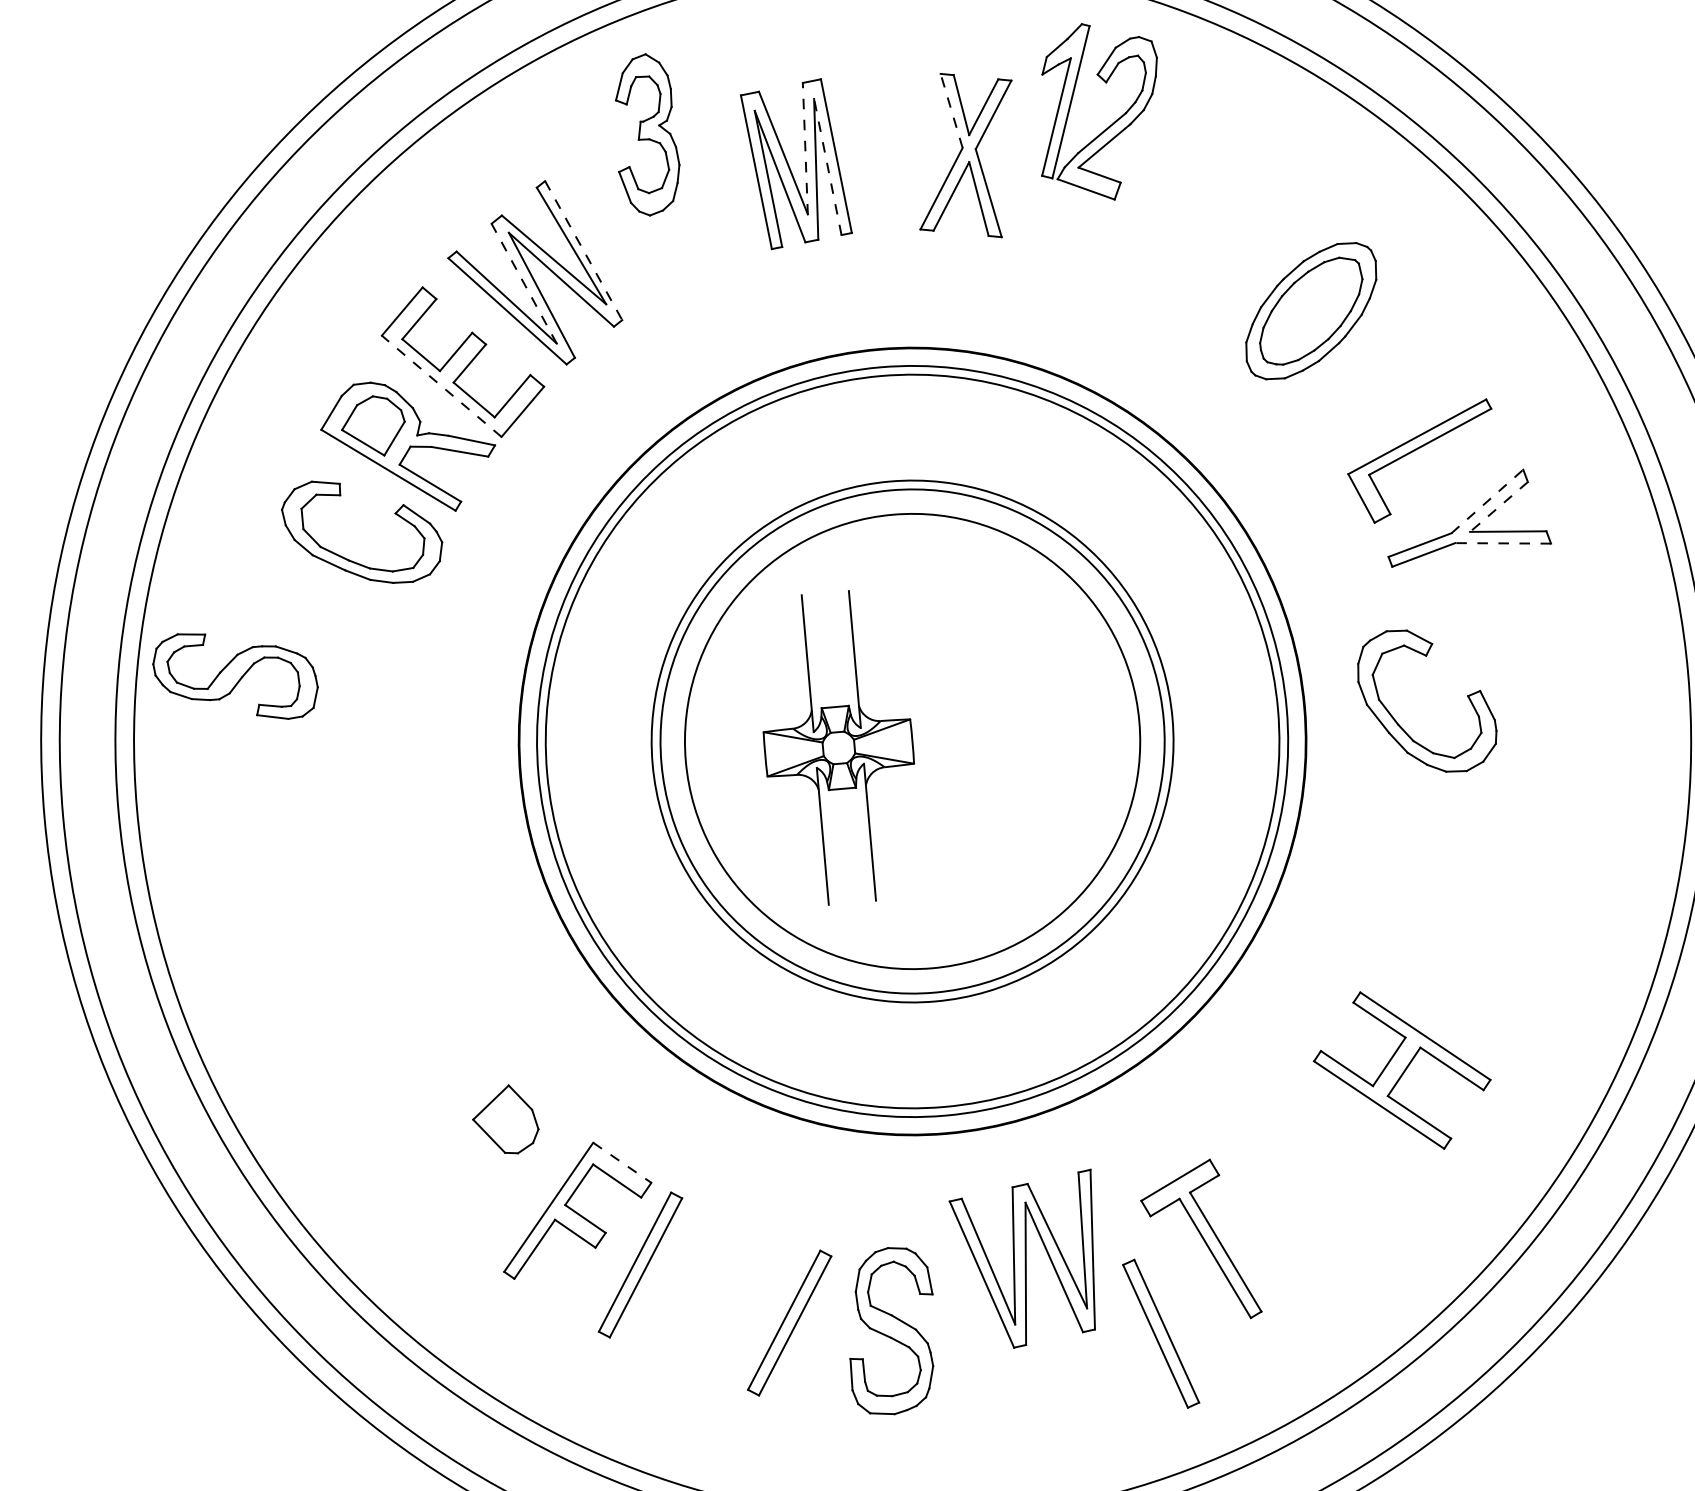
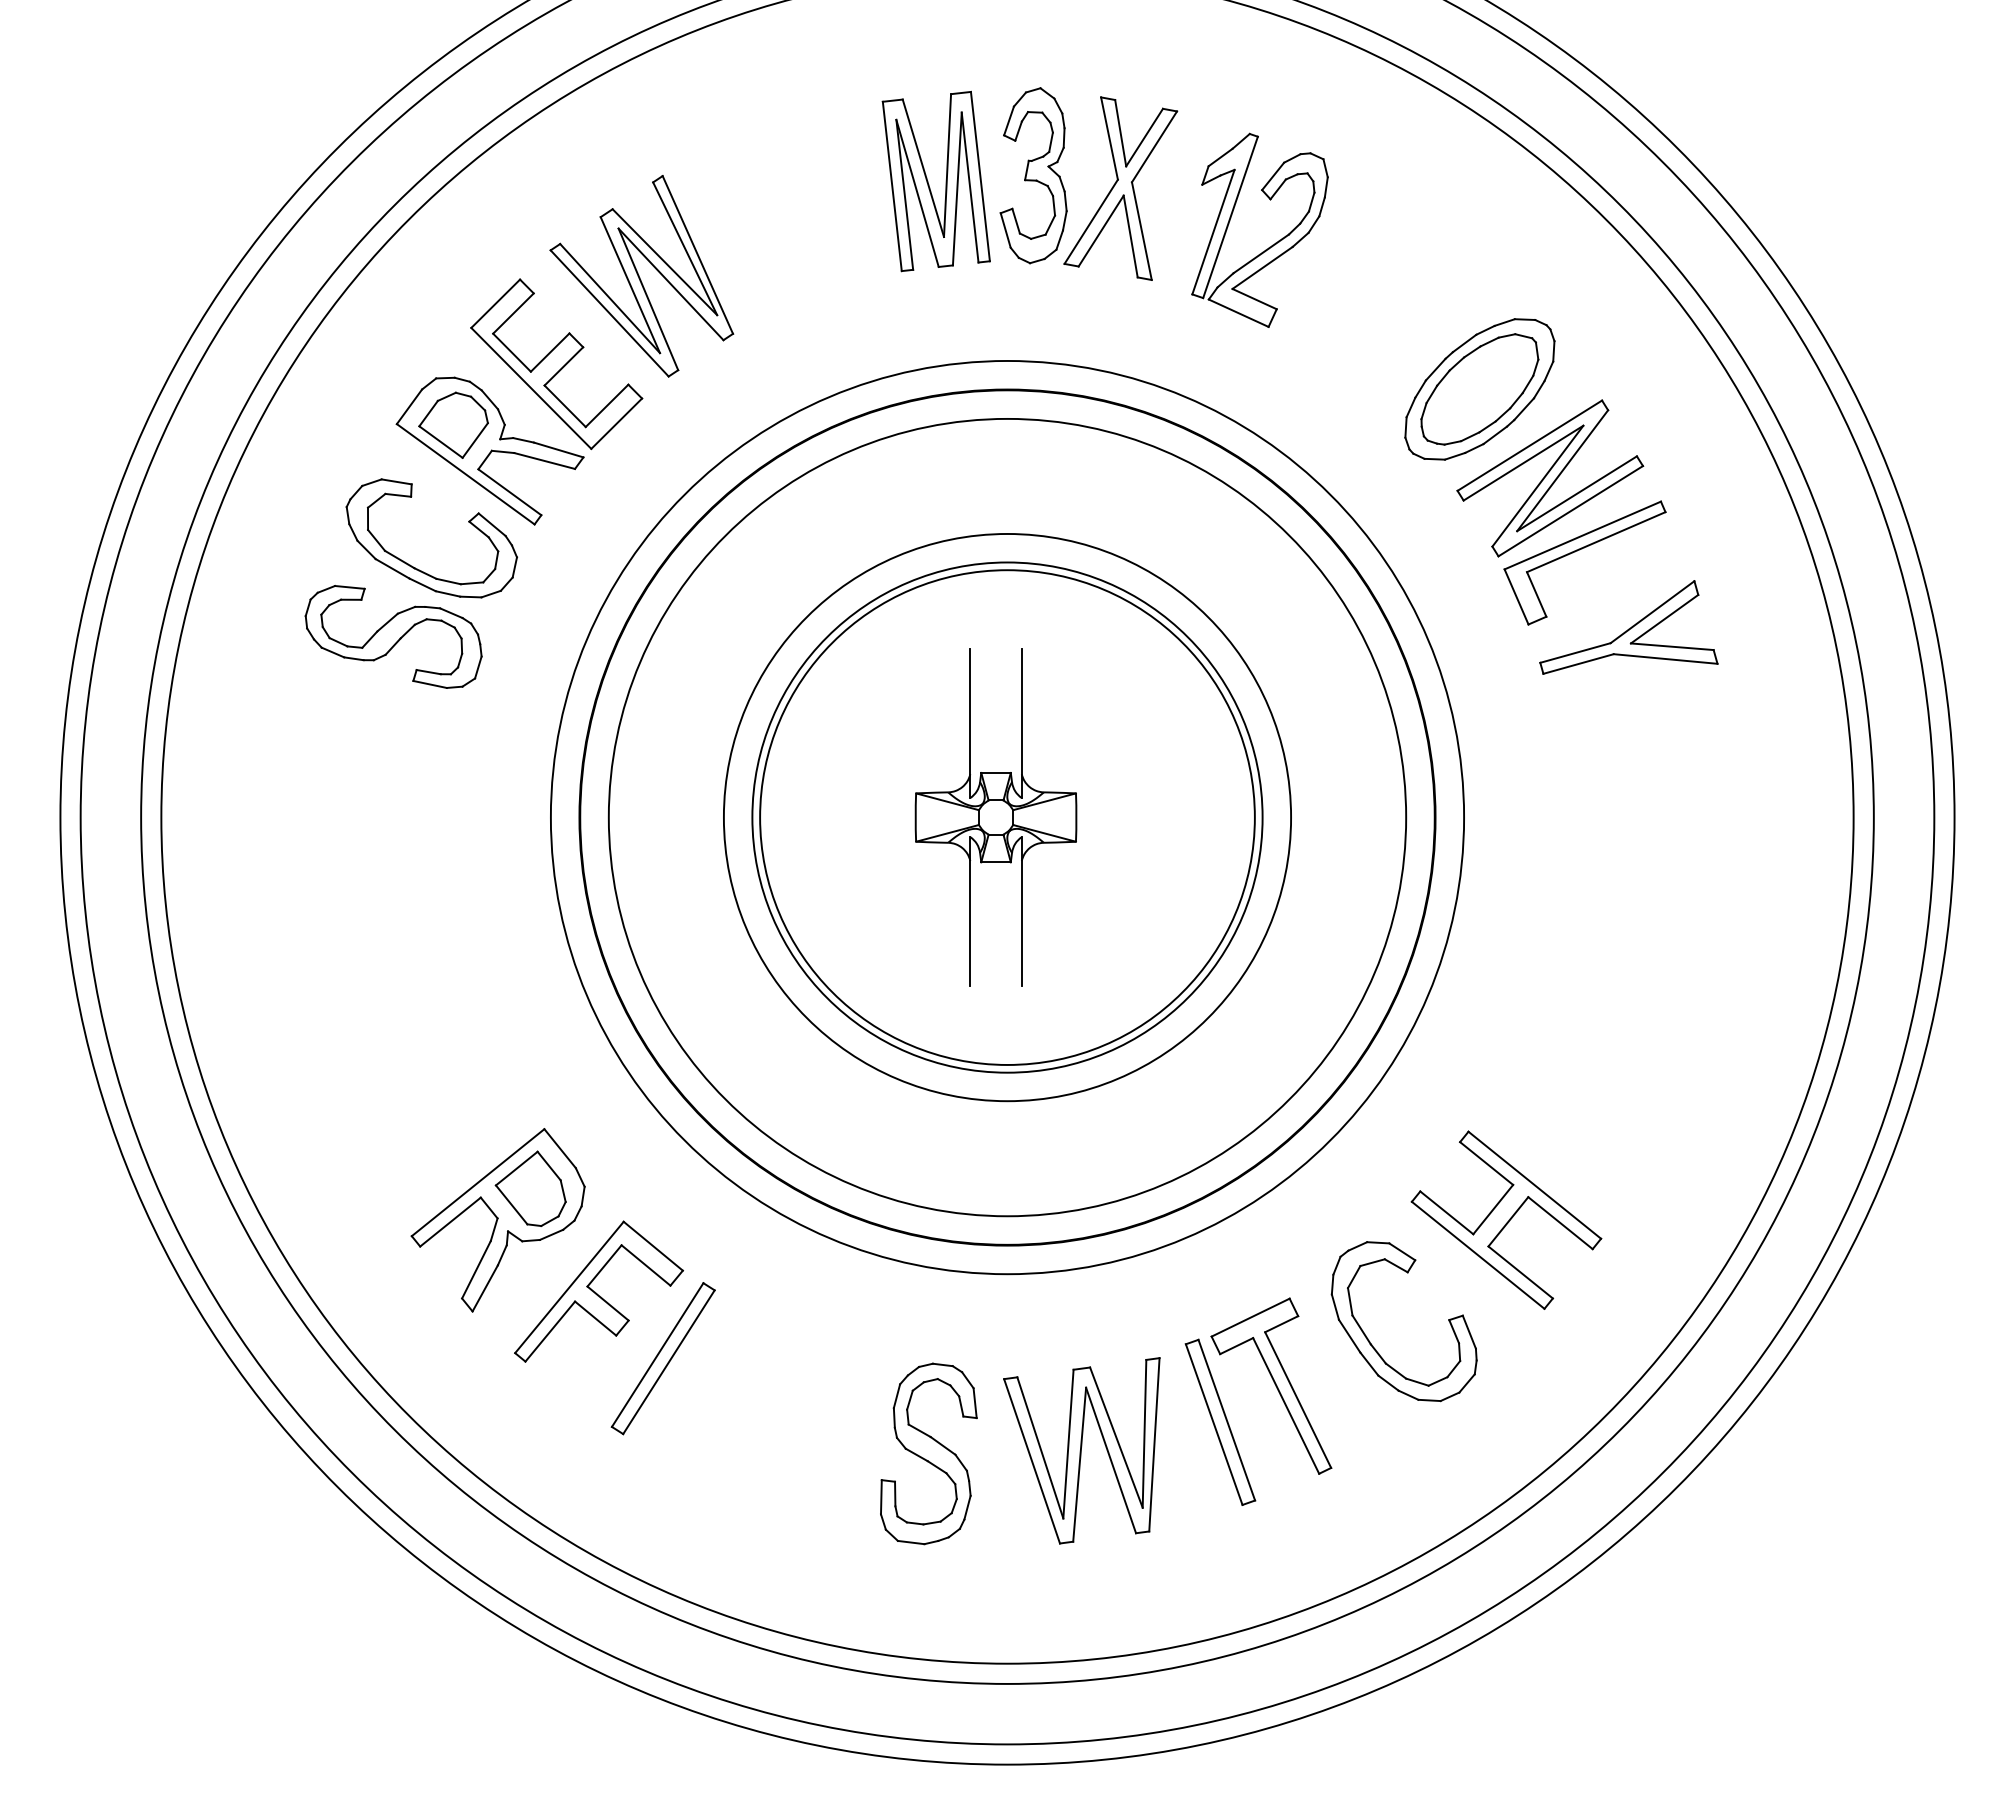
line: (951, 110) -> (1109, 138), dashed -> solid
part: (1111, 123) -> (1272, 244), moved
part: (646, 134) -> (1033, 175), moved
line: (805, 148) -> (947, 165), dashed -> solid
line: (828, 166) -> (970, 187), dashed -> solid
line: (584, 251) -> (698, 255), dashed -> solid
line: (524, 283) -> (630, 284), dashed -> solid
line: (440, 386) -> (530, 388), dashed -> solid
part: (1383, 387) -> (1550, 478), added
line: (1487, 500) -> (1652, 611), dashed -> solid
line: (1498, 507) -> (1664, 619), dashed -> solid
line: (1502, 542) -> (1665, 658), dashed -> solid
part: (235, 675) -> (393, 636), moved
part: (1397, 722) -> (1370, 1341), moved
circle: (912, 741) -> (1007, 817), size x0.62
circle: (912, 741) -> (1007, 817), size x1.67
part: (838, 747) -> (995, 817), moved
part: (477, 1151) -> (497, 1220), added
line: (622, 1163) -> (653, 1246), dashed -> solid
part: (1026, 1260) -> (1081, 1450), moved
part: (788, 1323) -> (818, 1435), removed
part: (1161, 1332) -> (1220, 1421), moved

